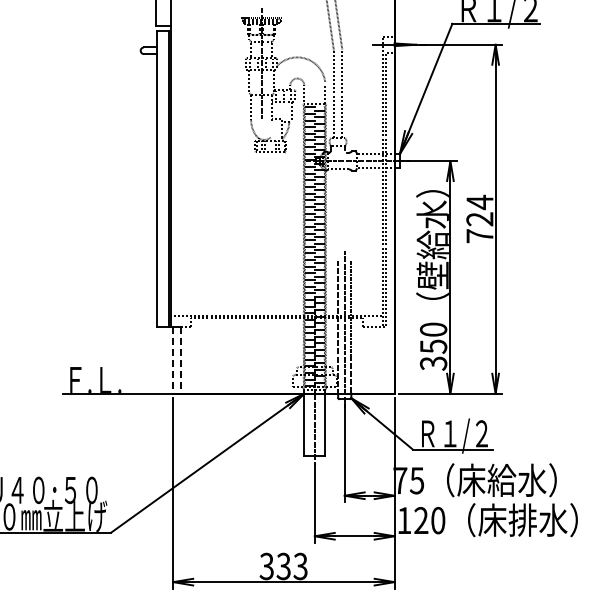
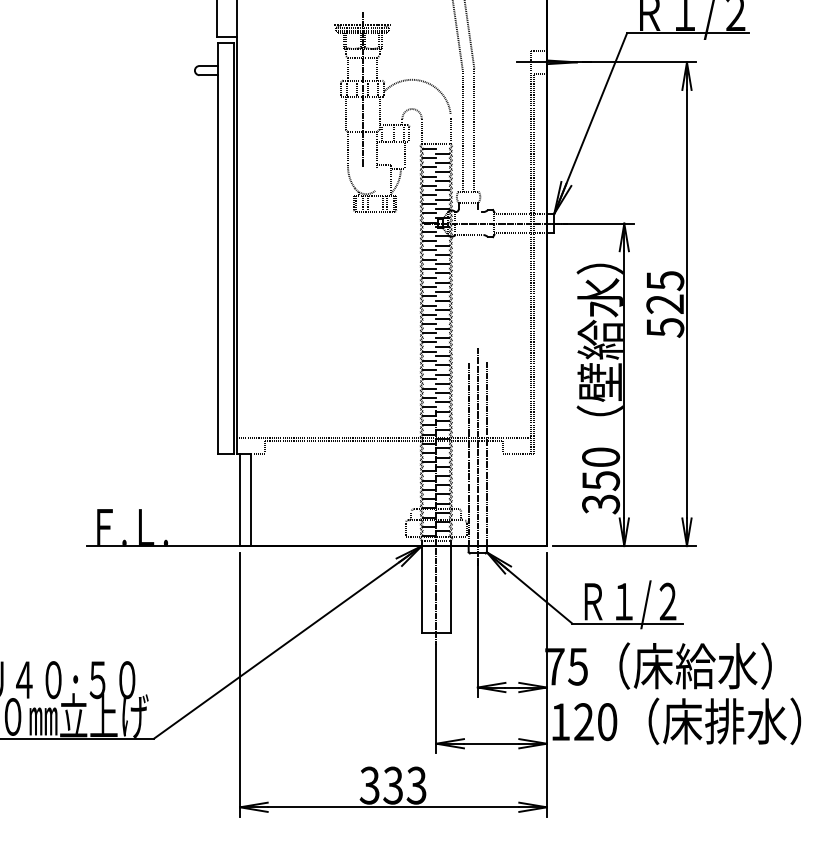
text: (479, 218) -> (664, 303), 724 -> 525
line: (173, 360) -> (240, 500), dashed -> solid
line: (180, 360) -> (250, 500), dashed -> solid

